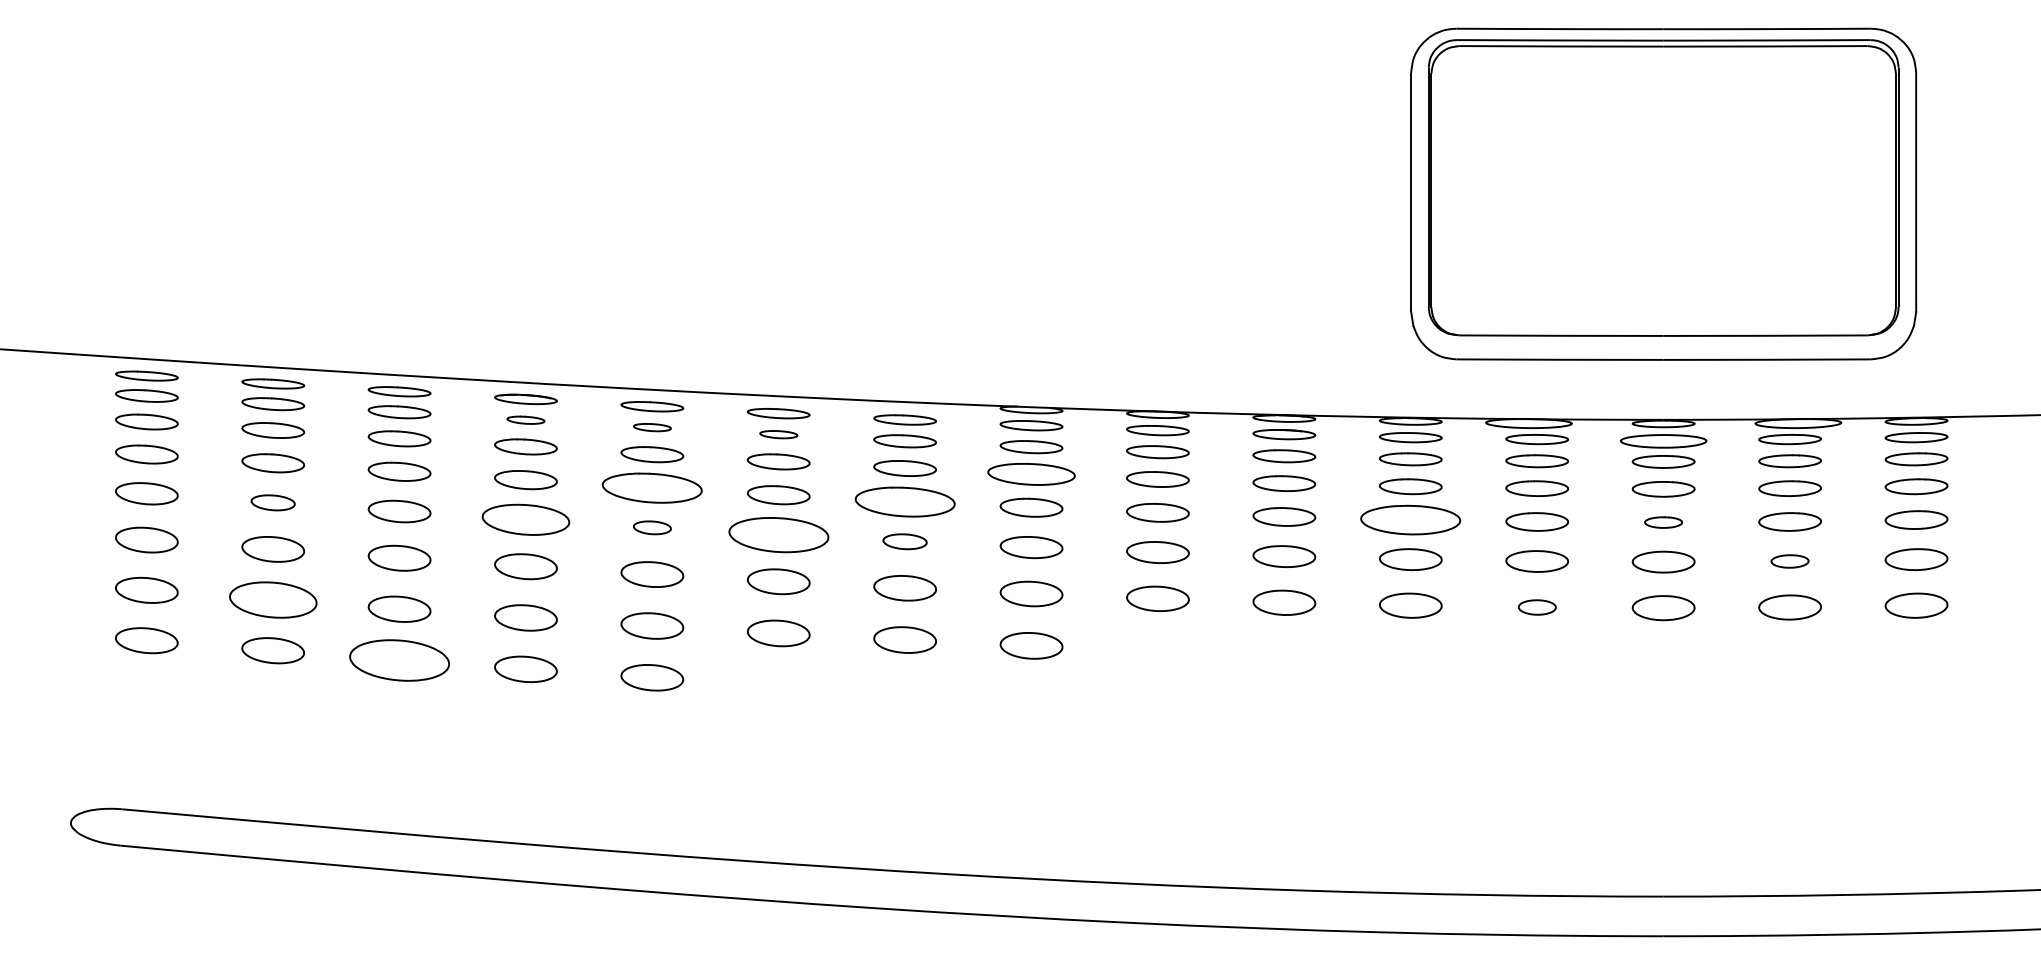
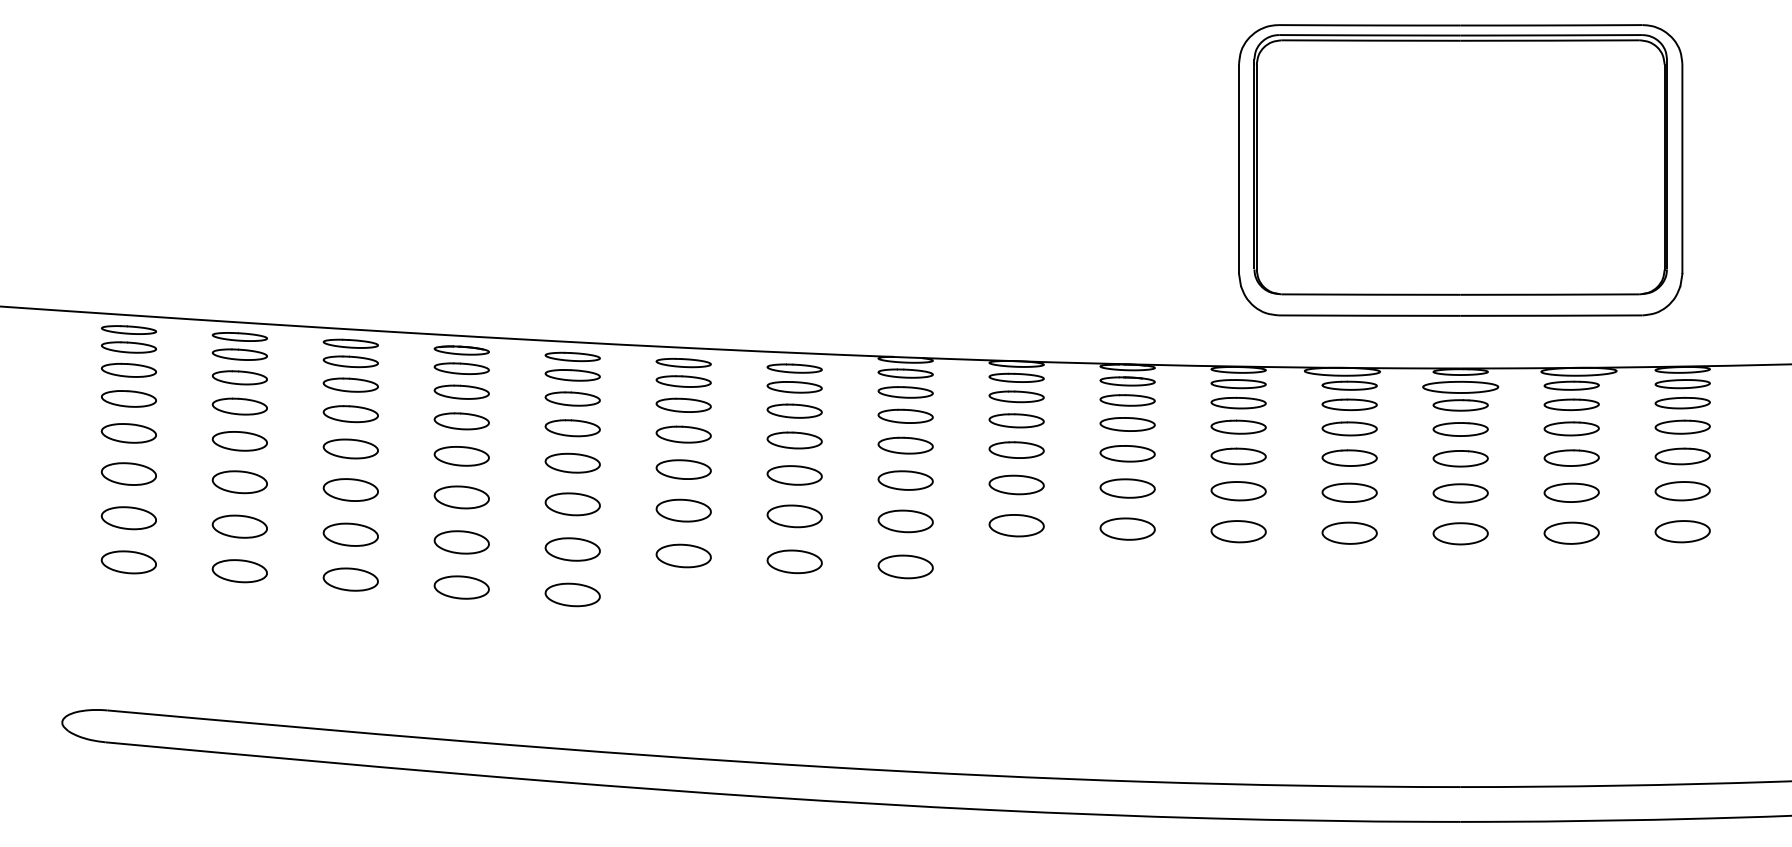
part: (525, 420) -> (461, 369), size x1.67
part: (652, 427) -> (572, 375), size x1.67
part: (778, 434) -> (683, 381), size x1.67
part: (1031, 474) -> (905, 416), size x0.71
part: (652, 487) -> (572, 427), size x0.62
part: (904, 501) -> (794, 440), size x0.62
part: (272, 502) -> (239, 441), size x1.43
part: (525, 519) -> (461, 455), size x0.71
part: (1410, 519) -> (1238, 455), size x0.62
part: (1663, 522) -> (1460, 458), size x1.67
part: (652, 527) -> (572, 463), size x1.67
part: (778, 534) -> (683, 469), size x0.62
part: (904, 541) -> (794, 475), size x1.43
part: (1789, 561) -> (1571, 492), size x1.67
part: (272, 599) -> (239, 526), size x0.71
part: (1537, 607) -> (1349, 533), size x1.67
part: (399, 659) -> (350, 578), size x0.62

